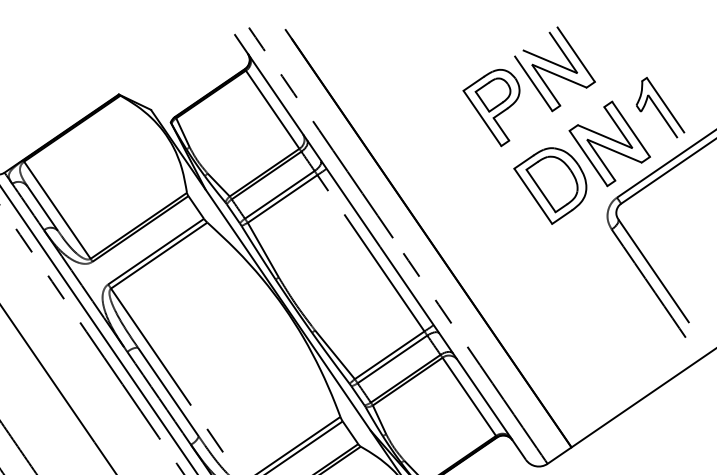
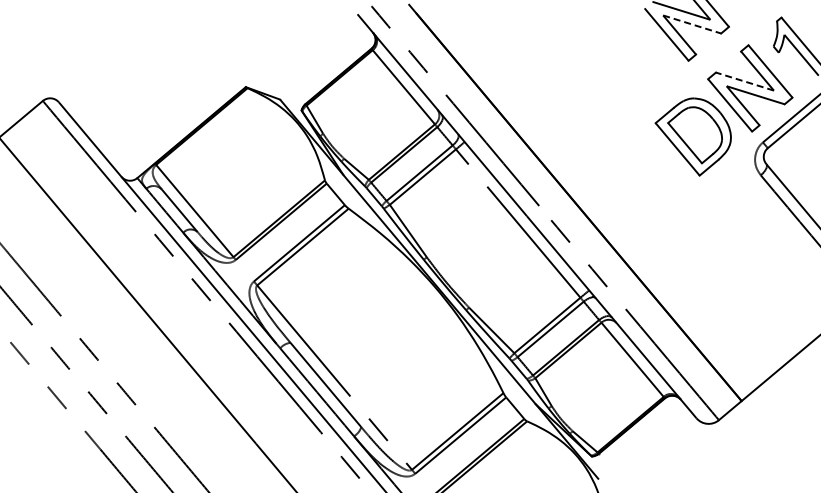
line: (559, 76) -> (692, 24), solid -> dashed
part: (489, 106) -> (624, 62), removed
line: (604, 136) -> (744, 81), solid -> dashed

